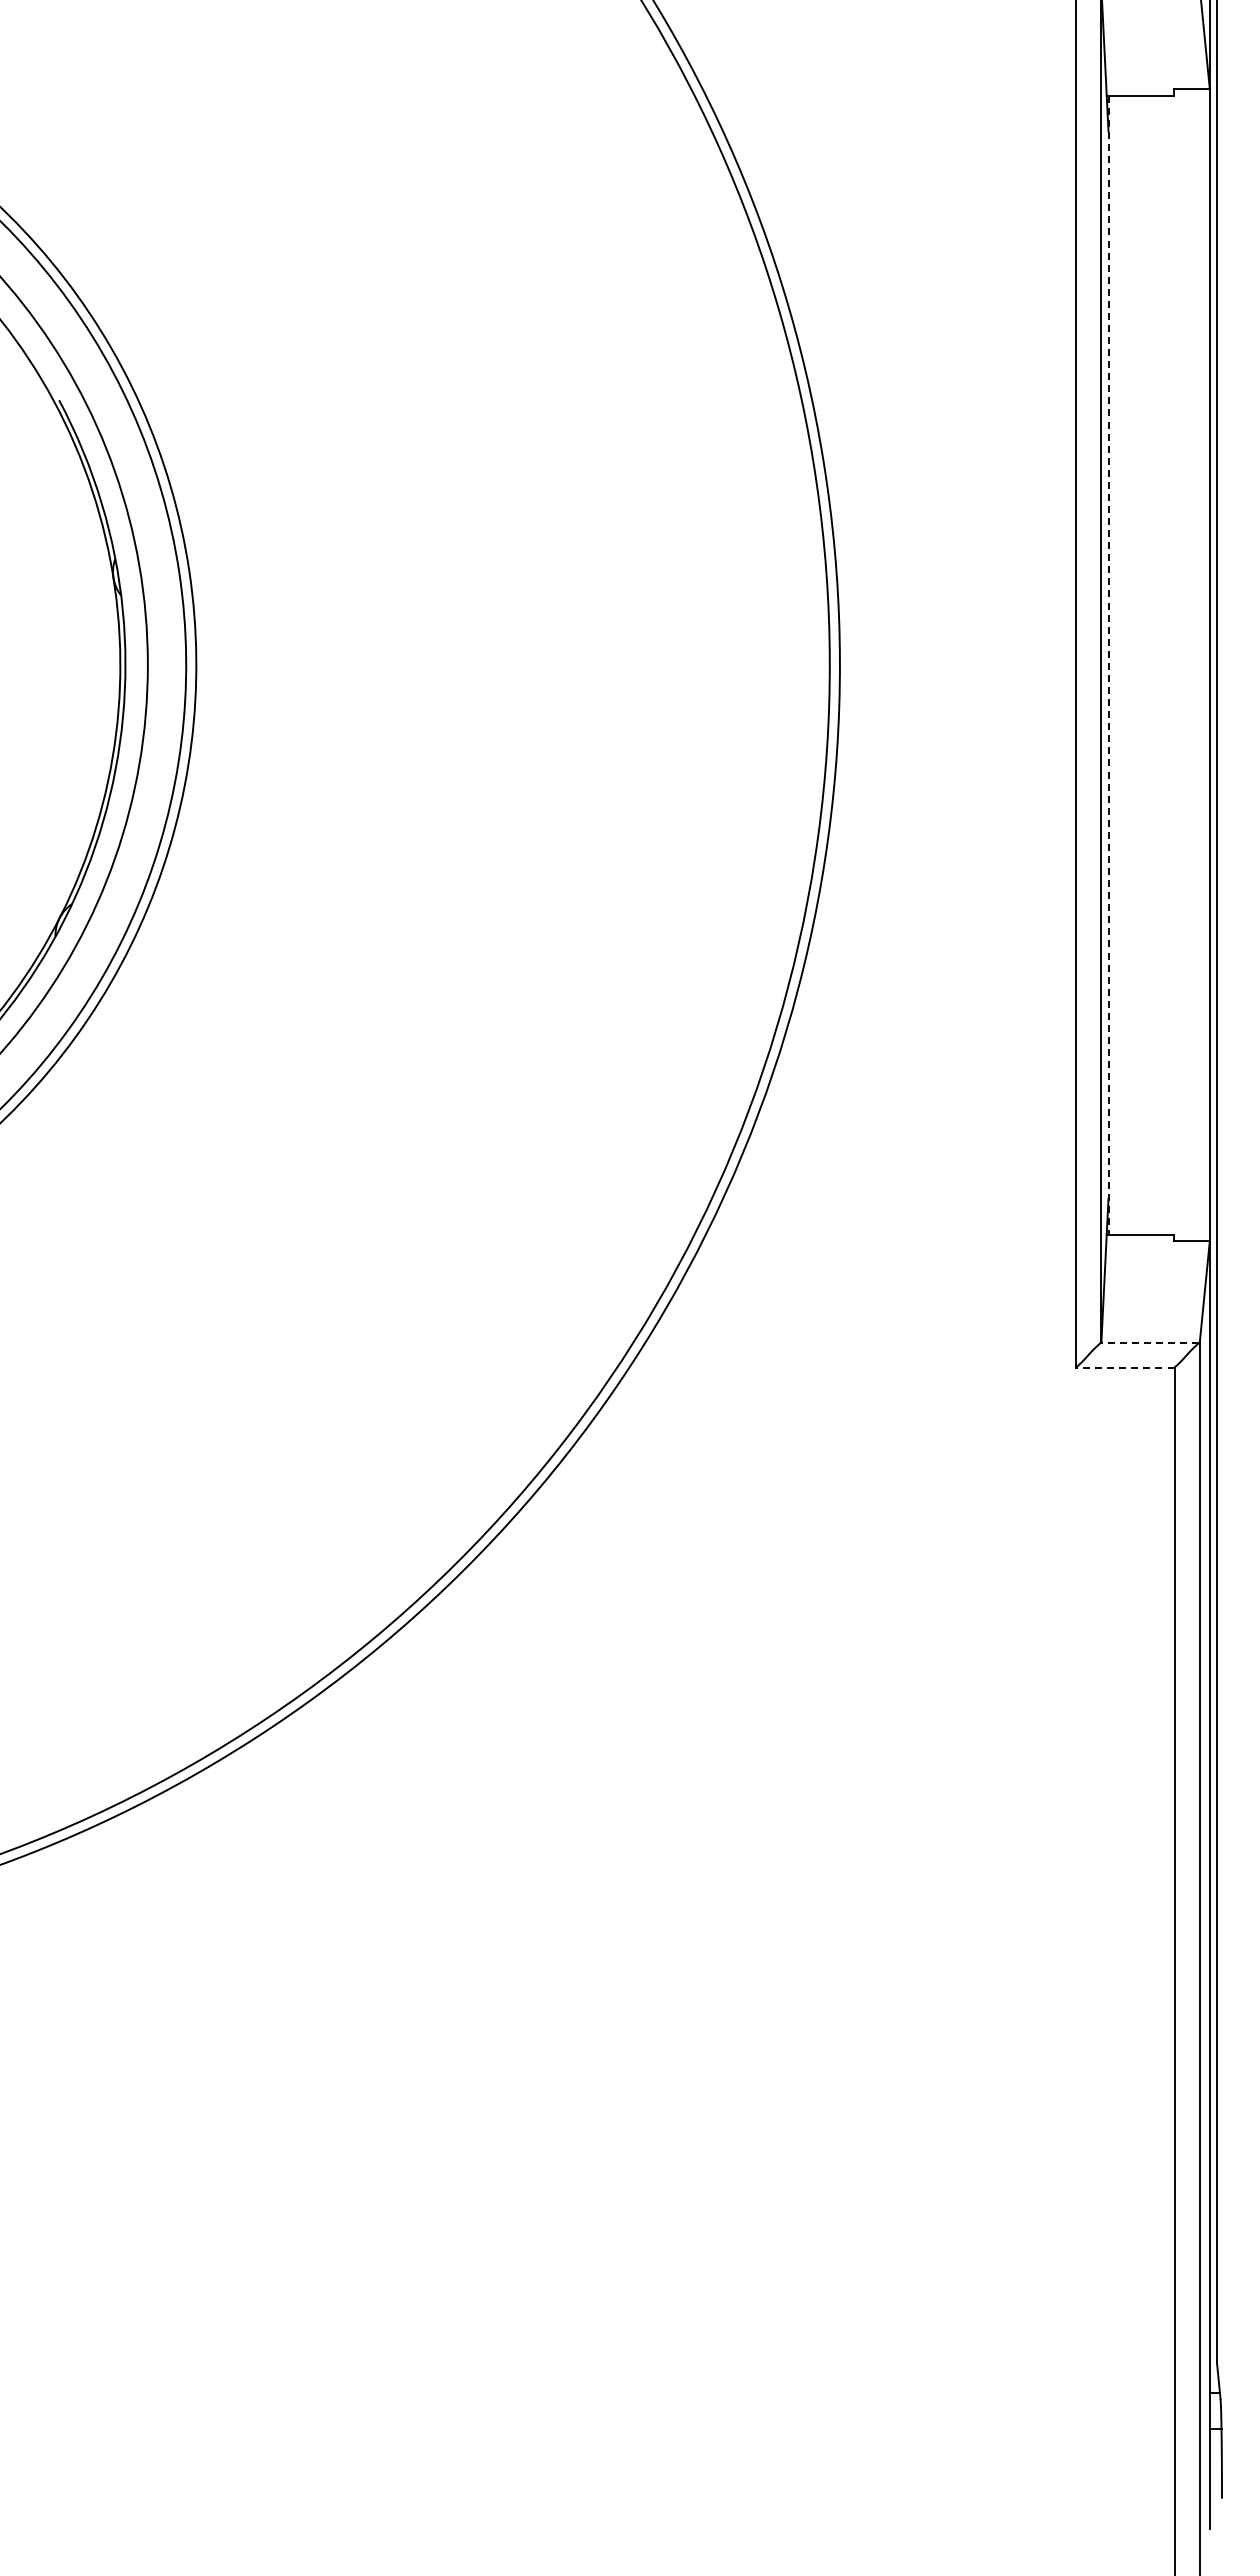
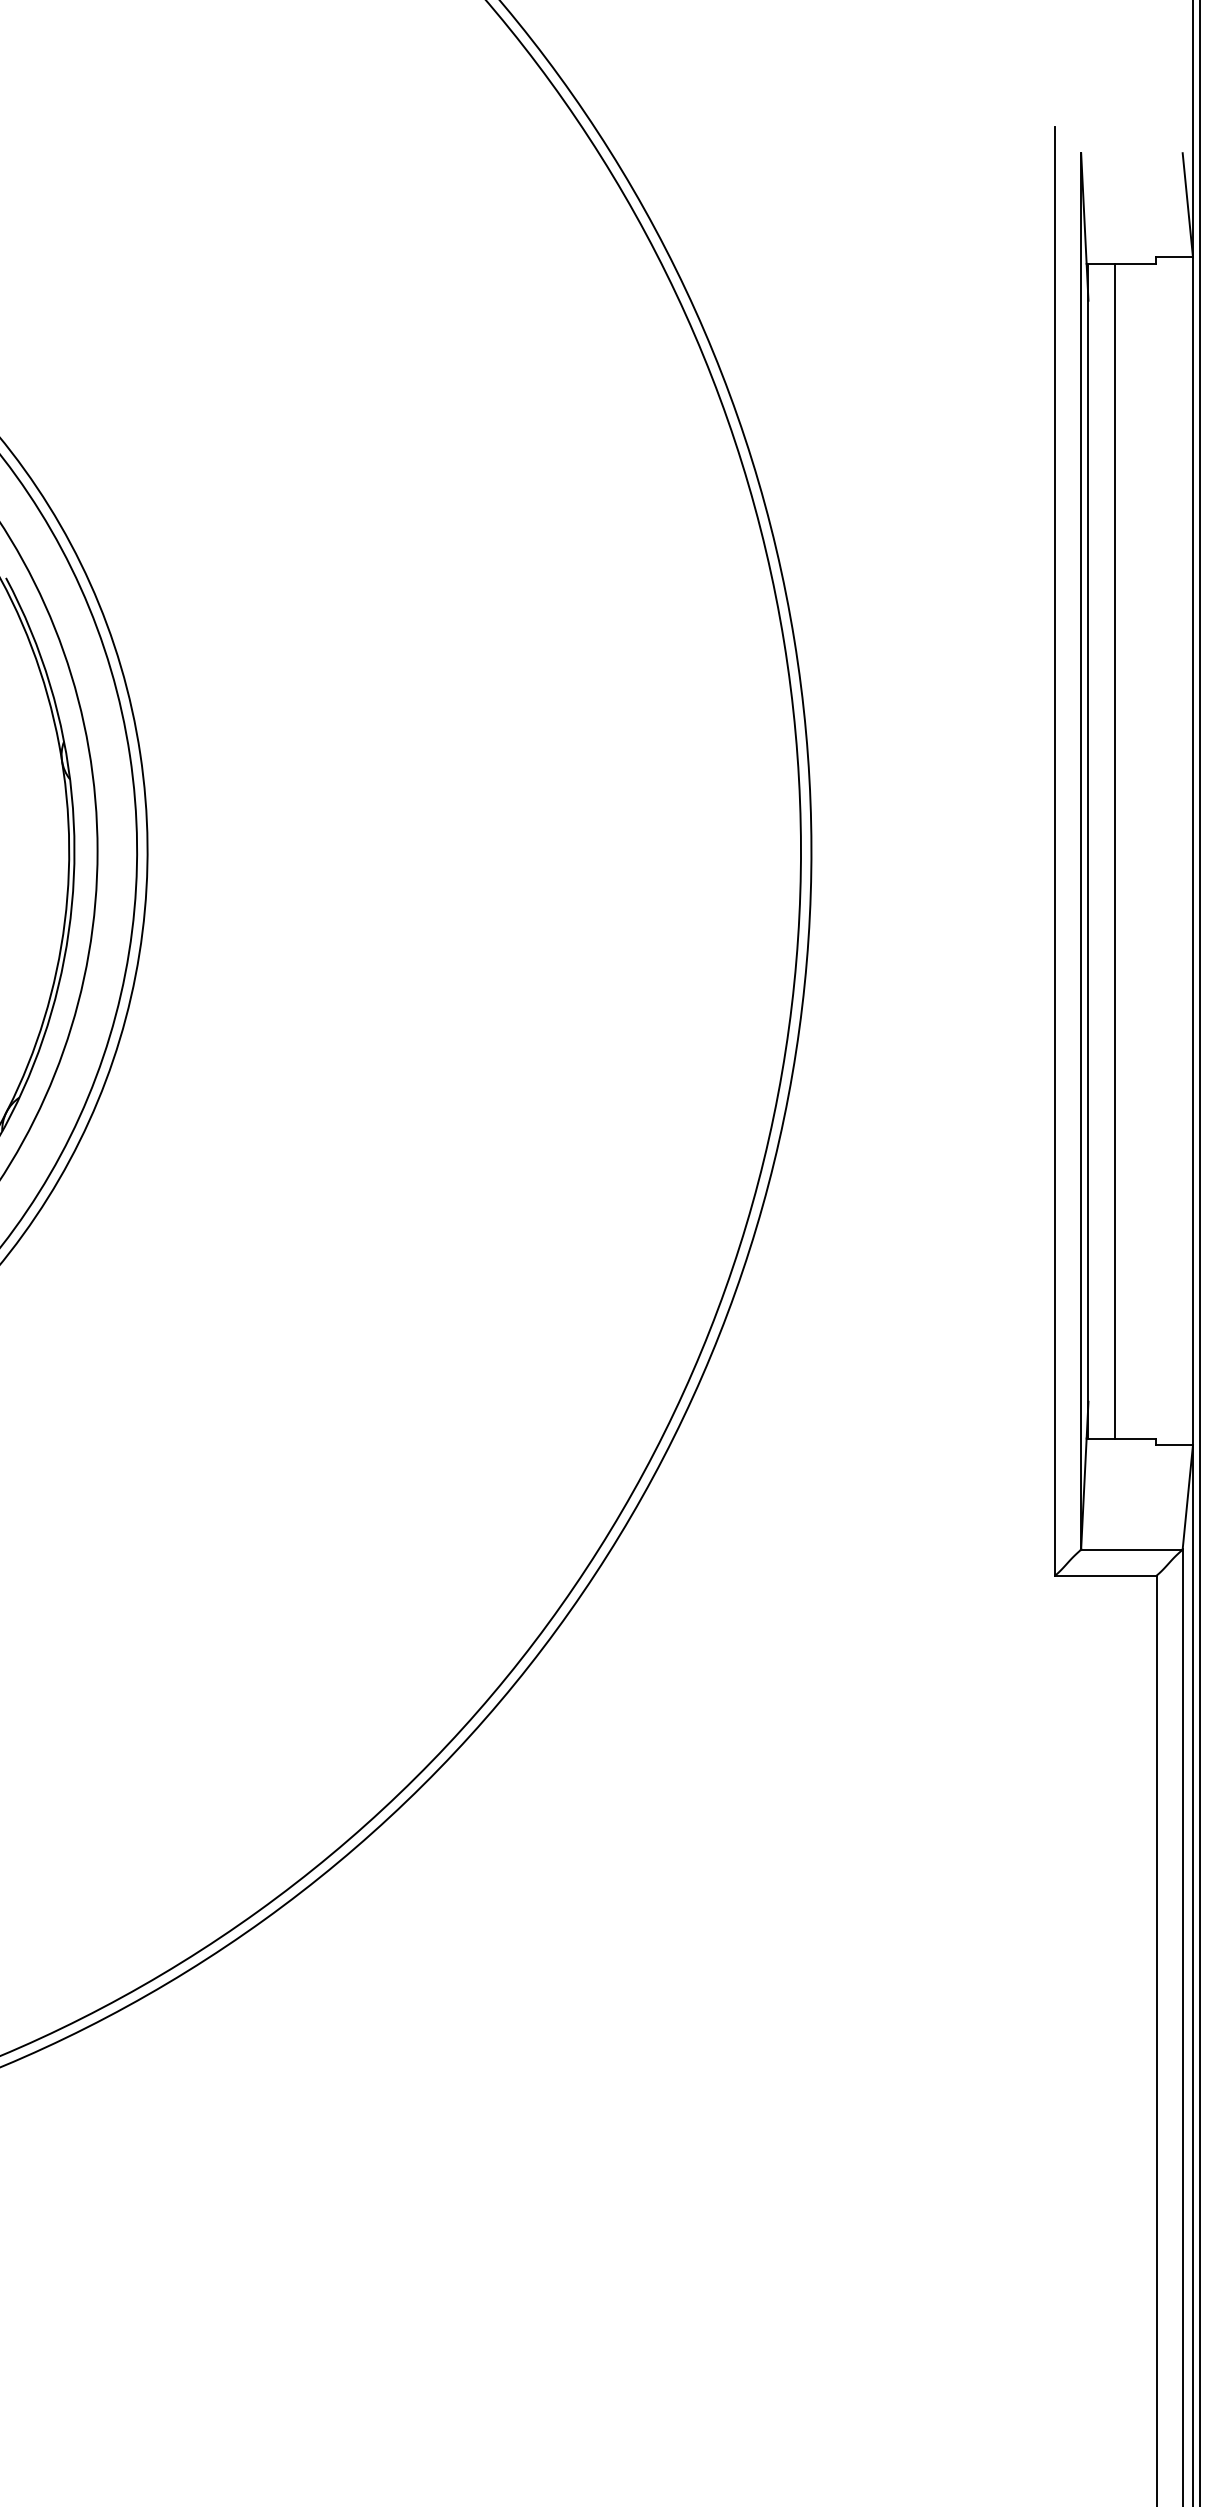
line: (1133, 664) -> (1114, 850), added
line: (1108, 665) -> (1088, 851), dashed -> solid
line: (1149, 1342) -> (1130, 1549), dashed -> solid
line: (1124, 1367) -> (1104, 1575), dashed -> solid

